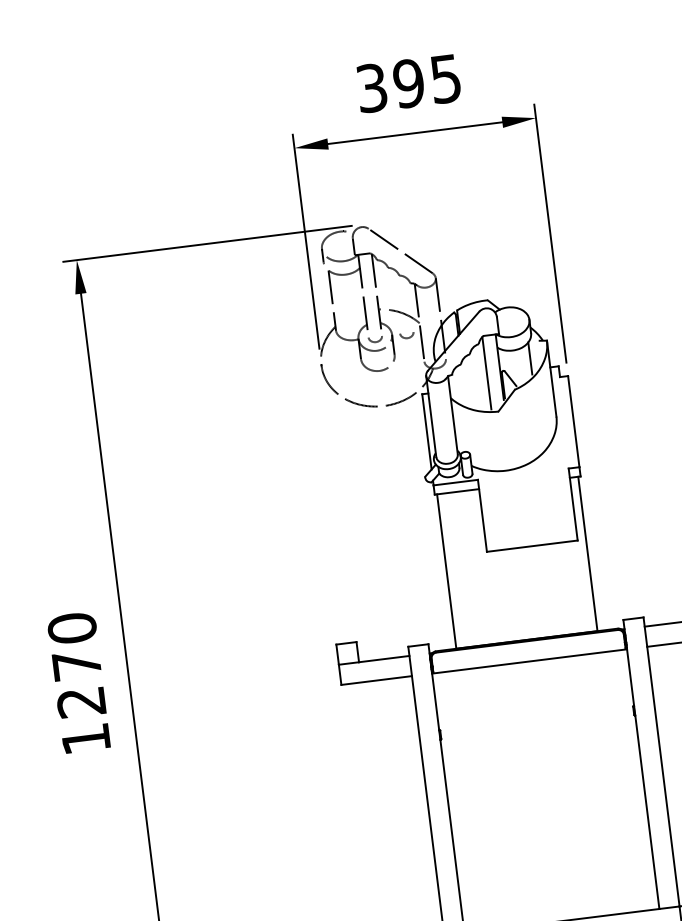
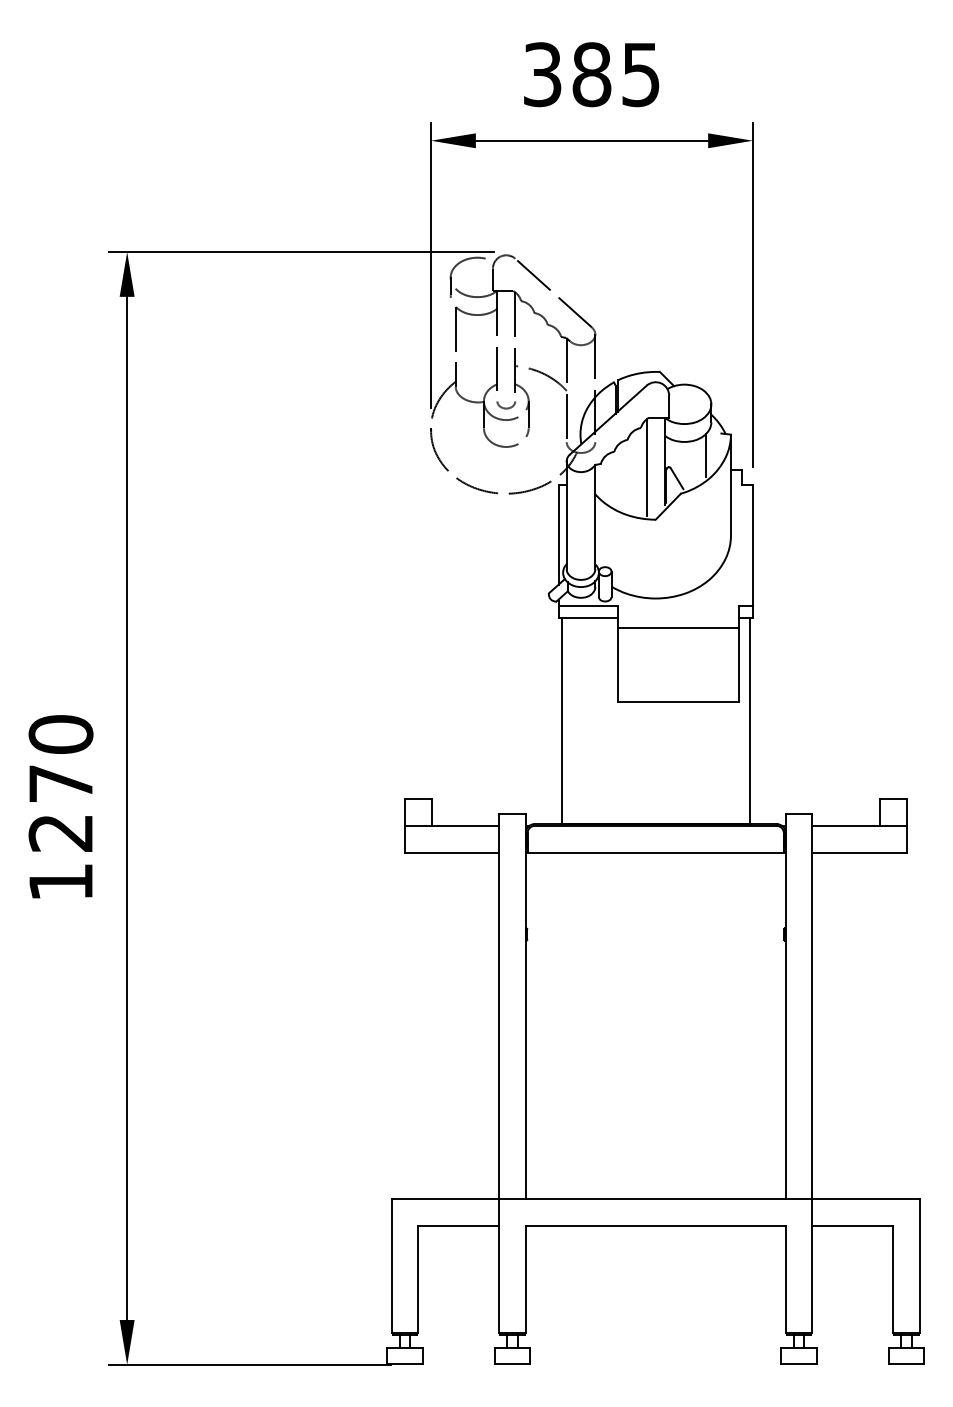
text: (408, 83) -> (591, 74), 395 -> 385
curve: (407, 337) -> (548, 407), removed
line: (524, 490) -> (677, 627), added

